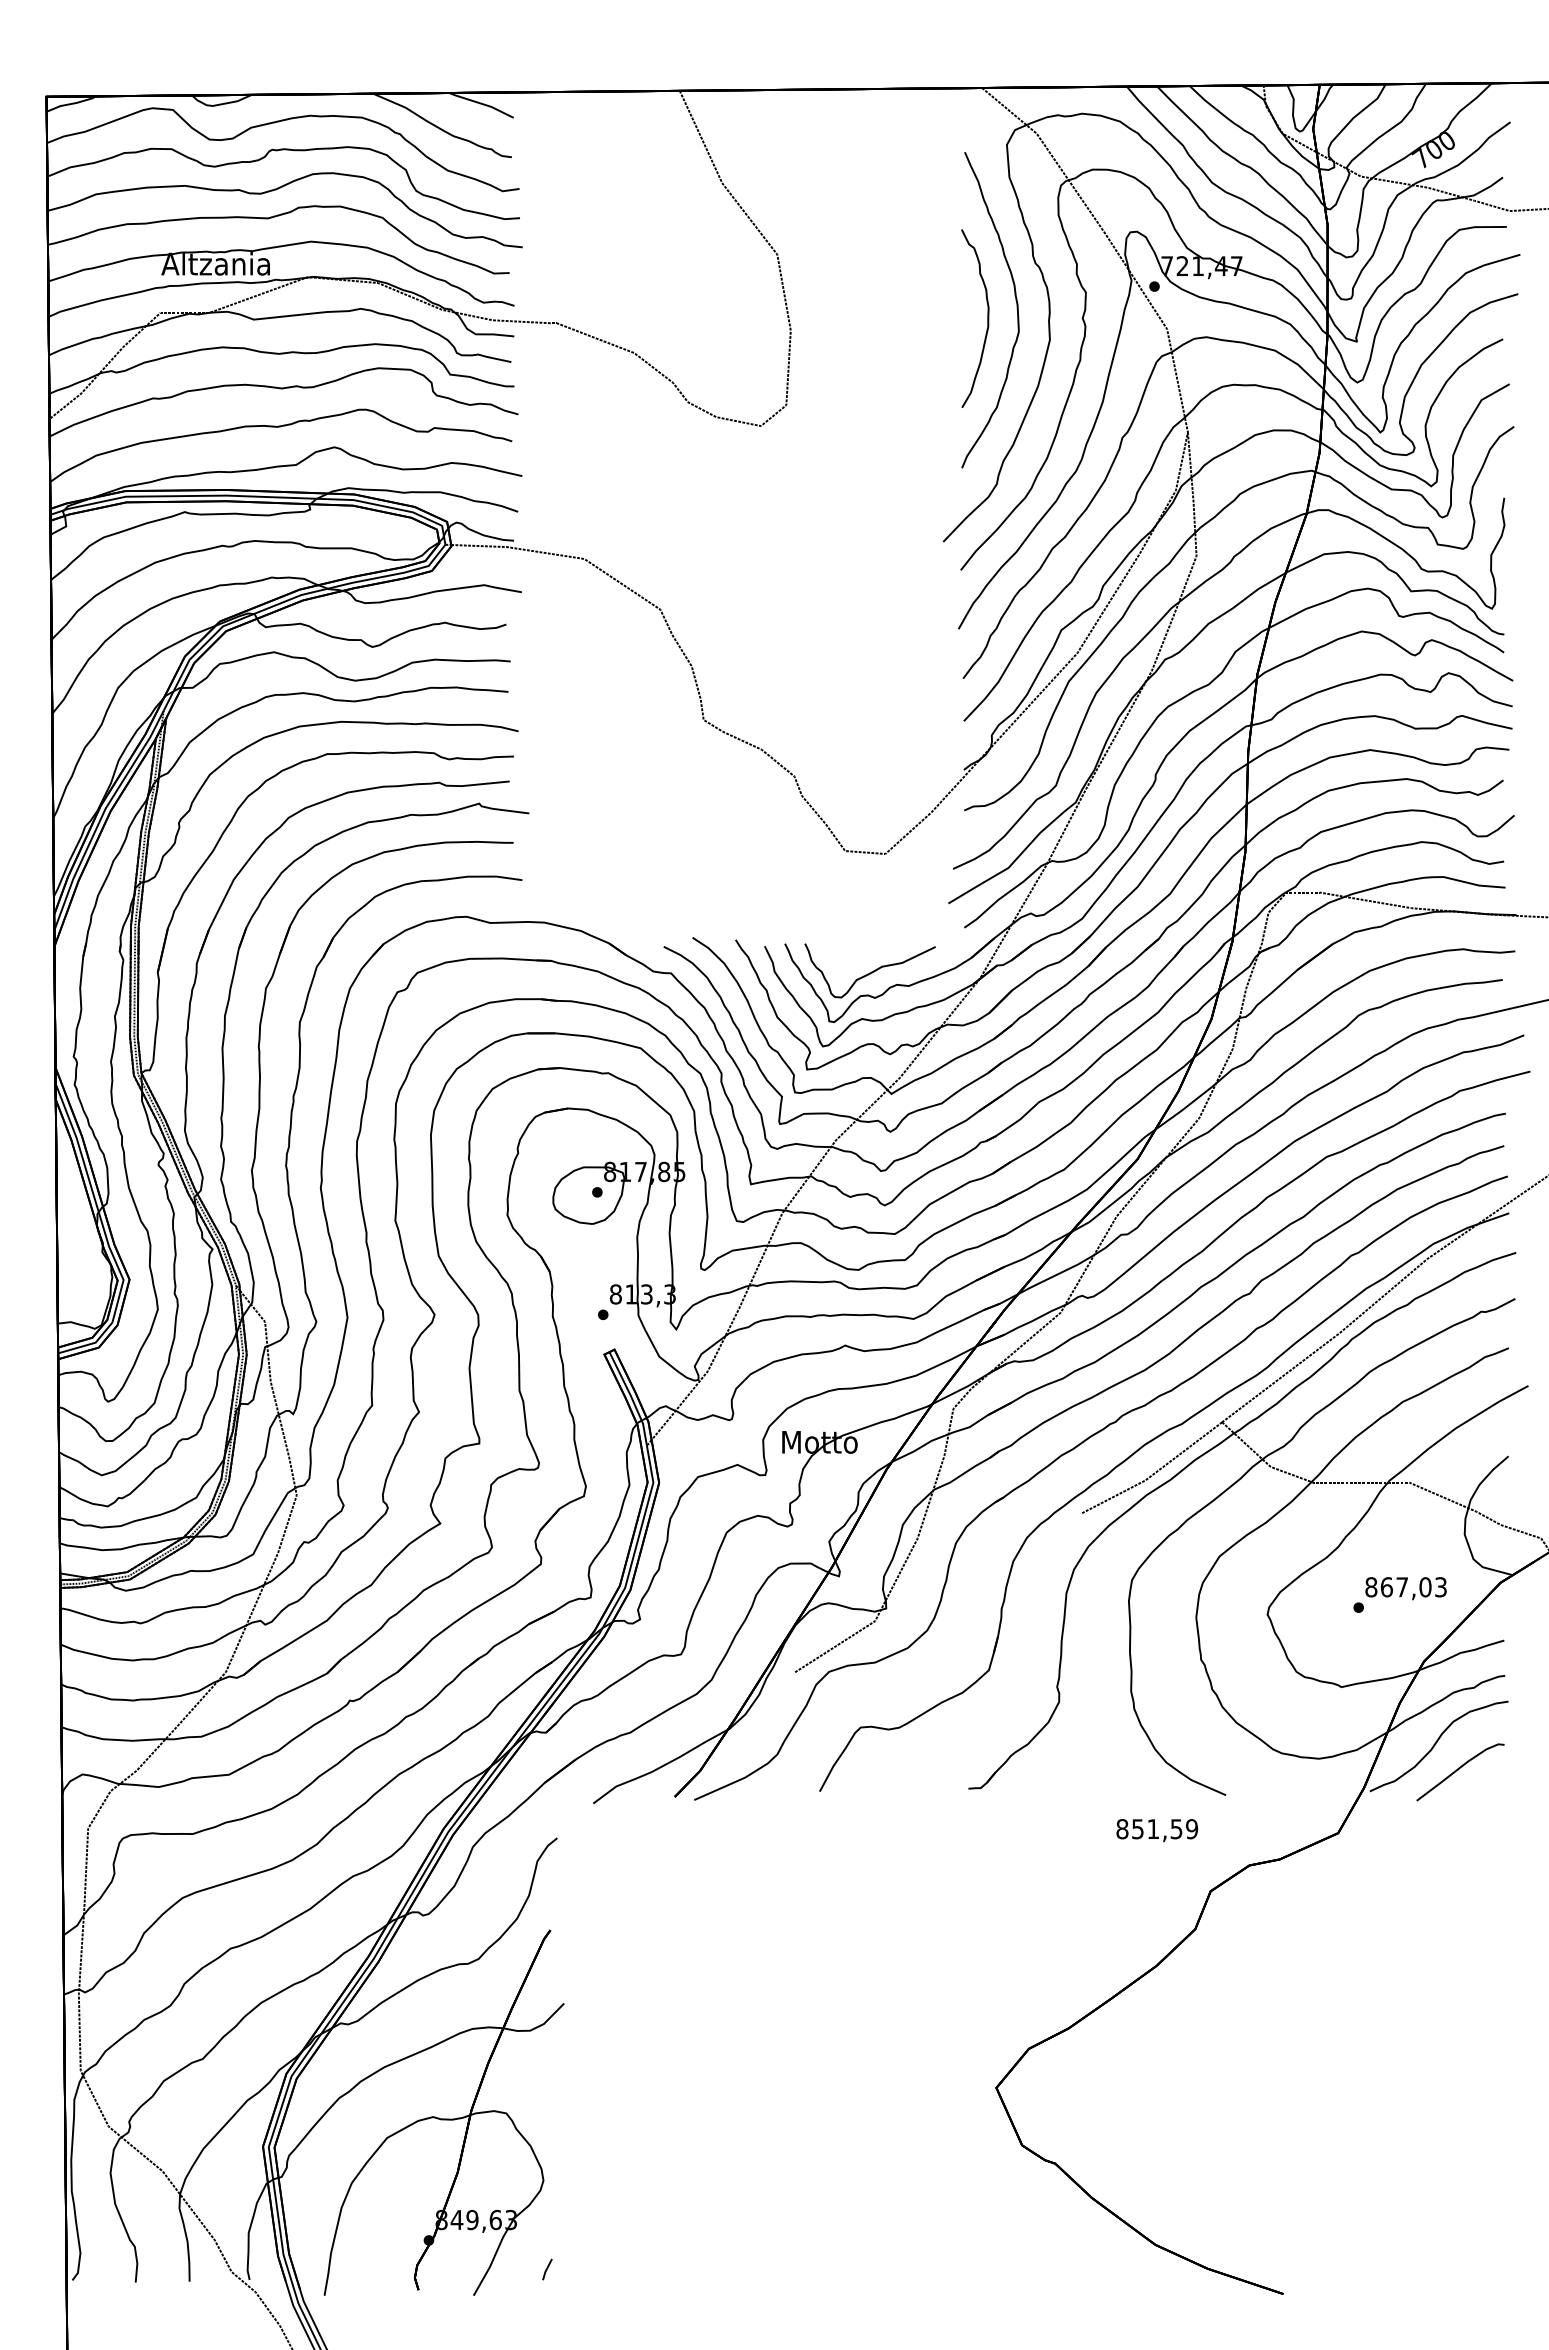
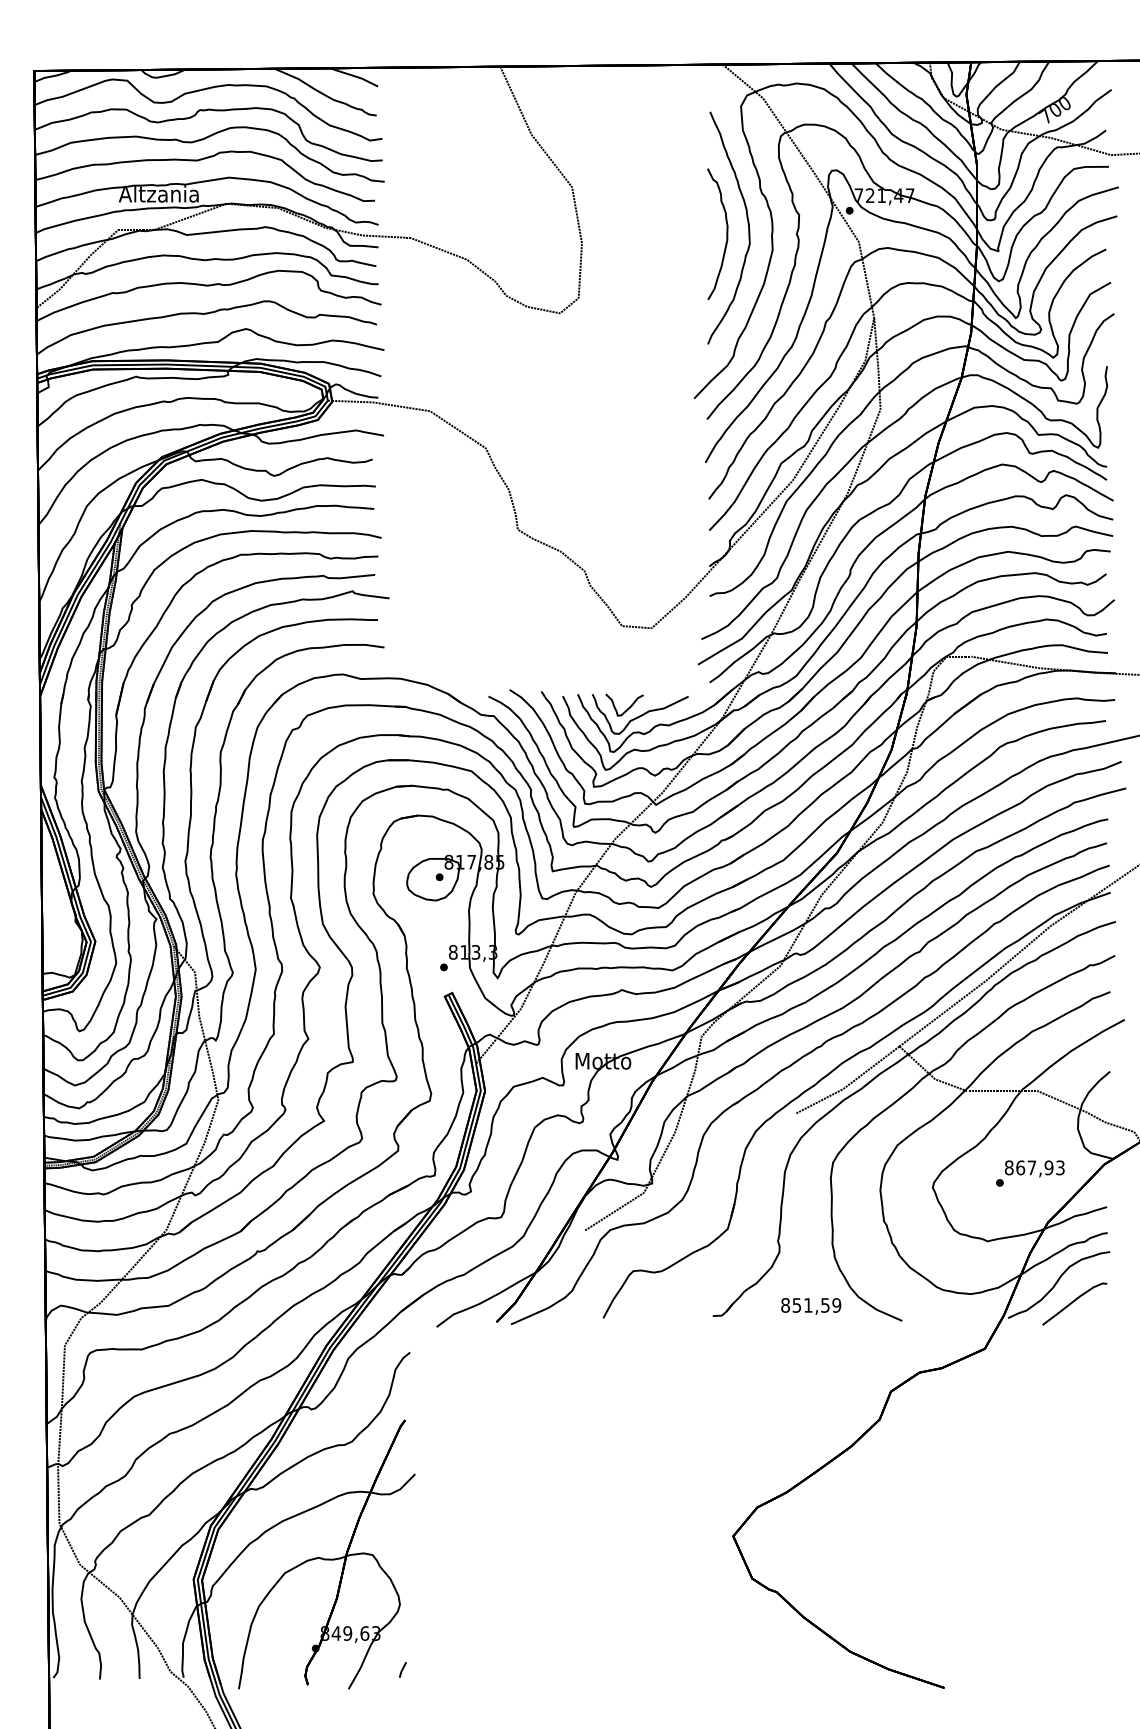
part: (853, 962) -> (628, 708), added
text: (1425, 1587) -> (1049, 1168), 867,03 -> 867,93
text: (1157, 1830) -> (811, 1306), moved

